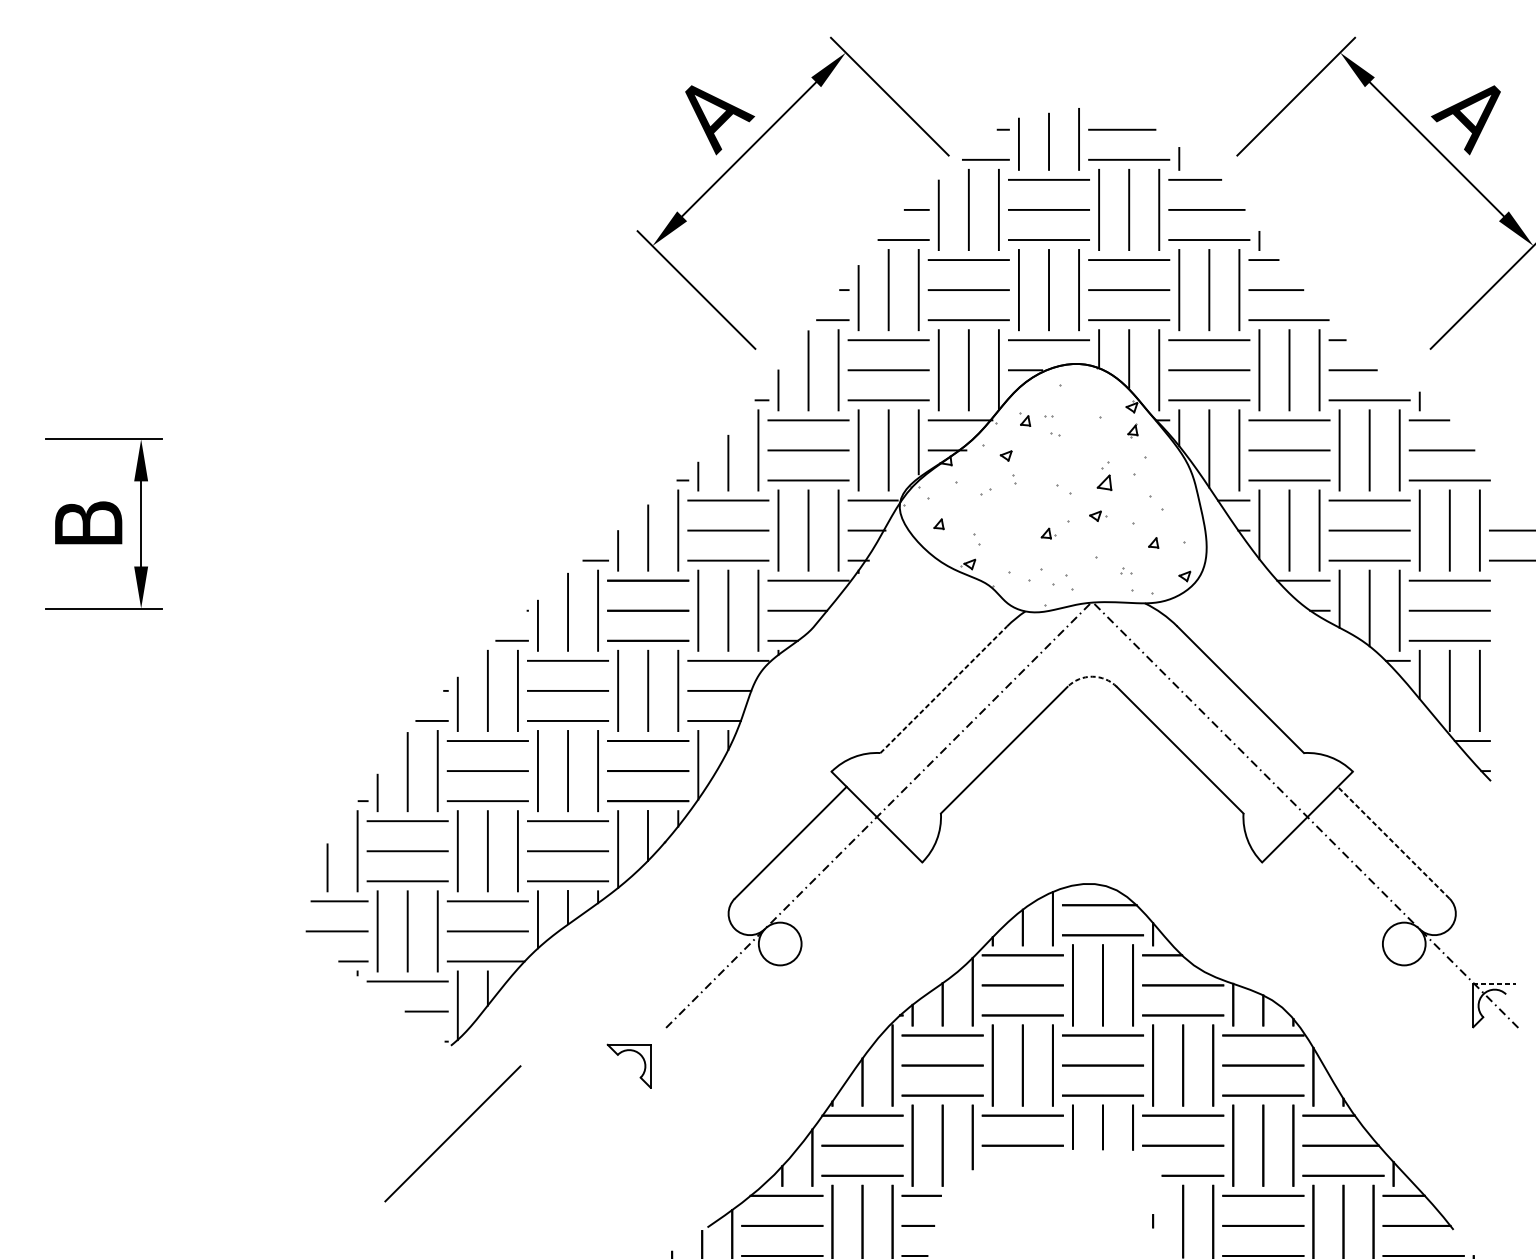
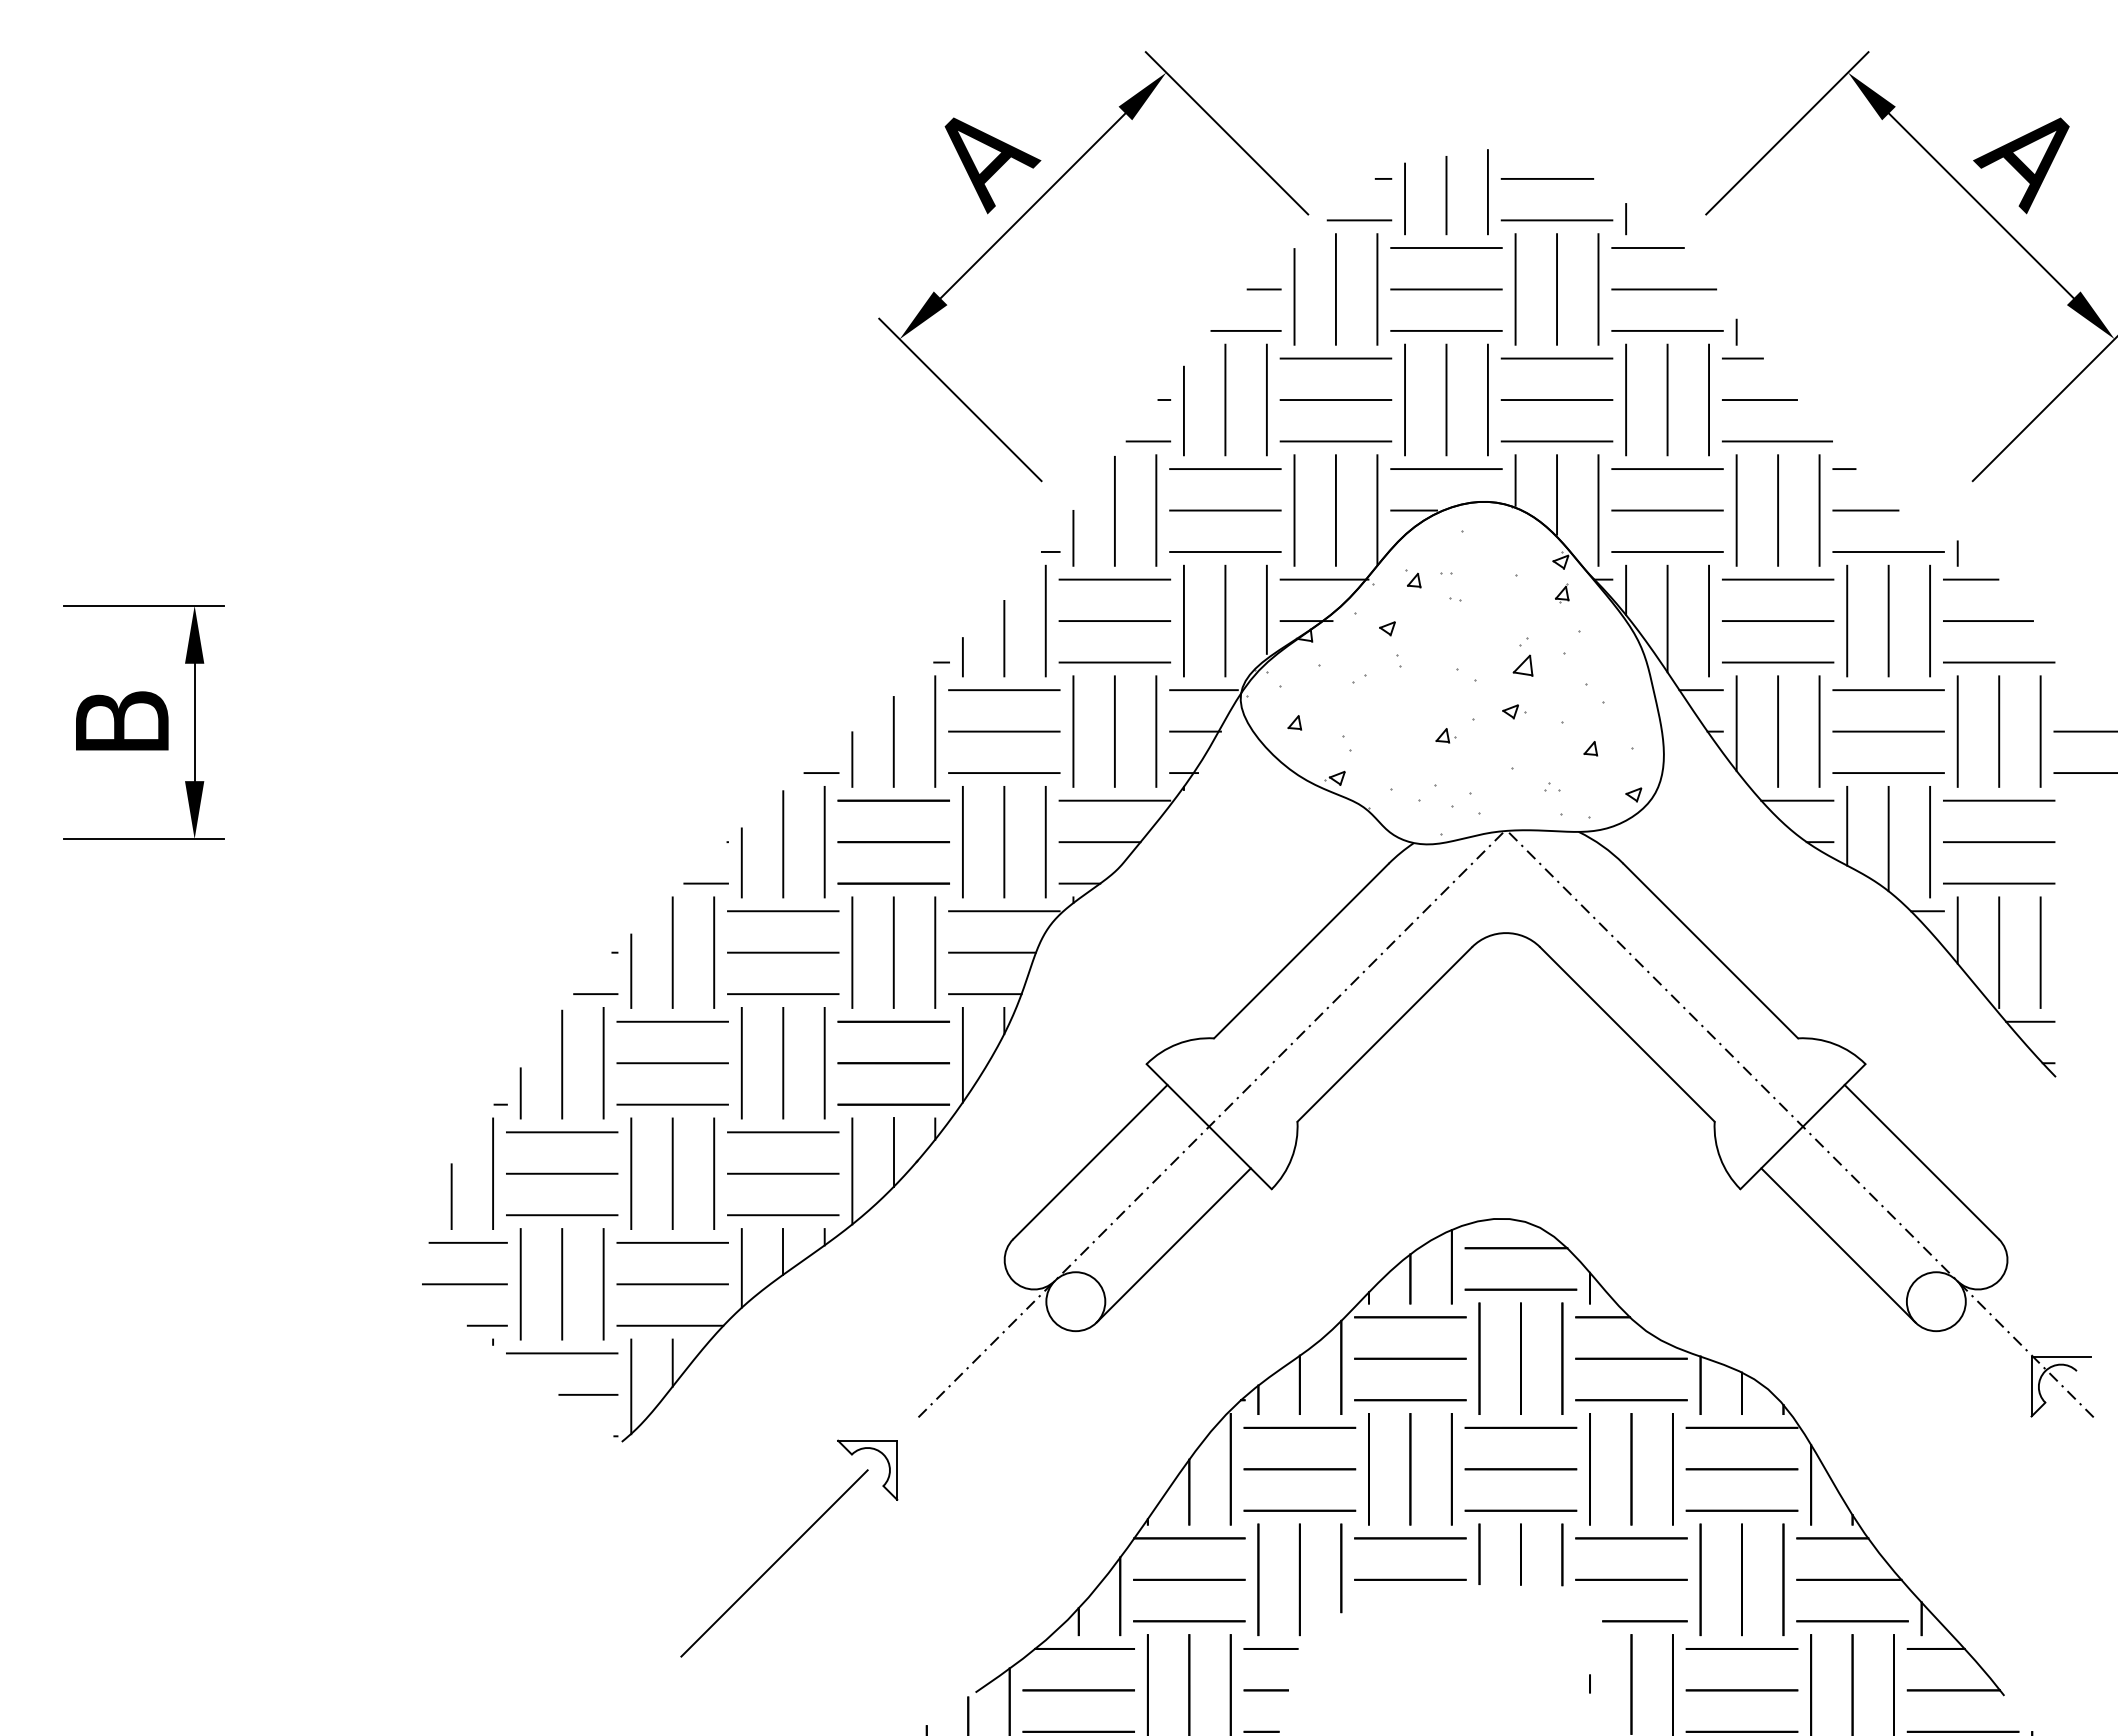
arc: (1092, 677) -> (1506, 933), dashed -> solid
line: (943, 689) -> (1301, 950), dashed -> solid
line: (1393, 842) -> (1921, 1161), dashed -> solid
line: (851, 903) -> (1173, 1245), added
line: (1333, 903) -> (1838, 1245), added
line: (1495, 984) -> (2061, 1357), dashed -> solid
line: (452, 1133) -> (774, 1563), moved

